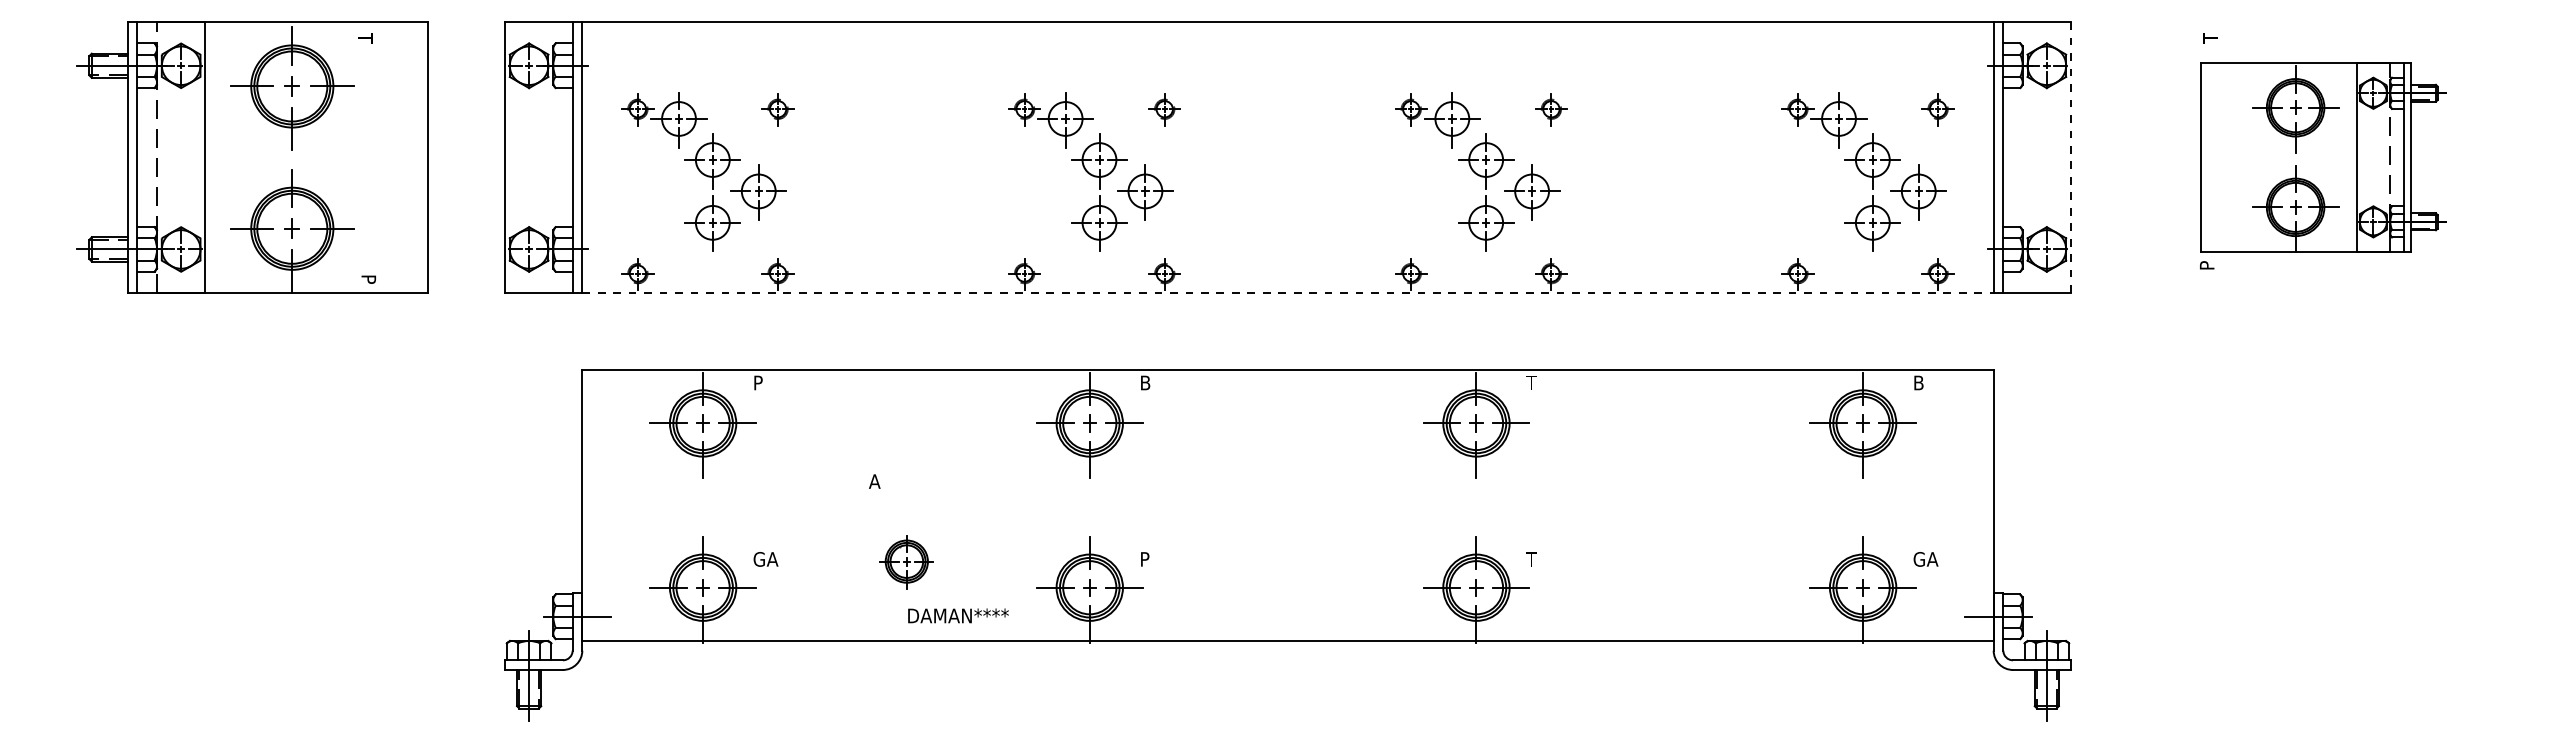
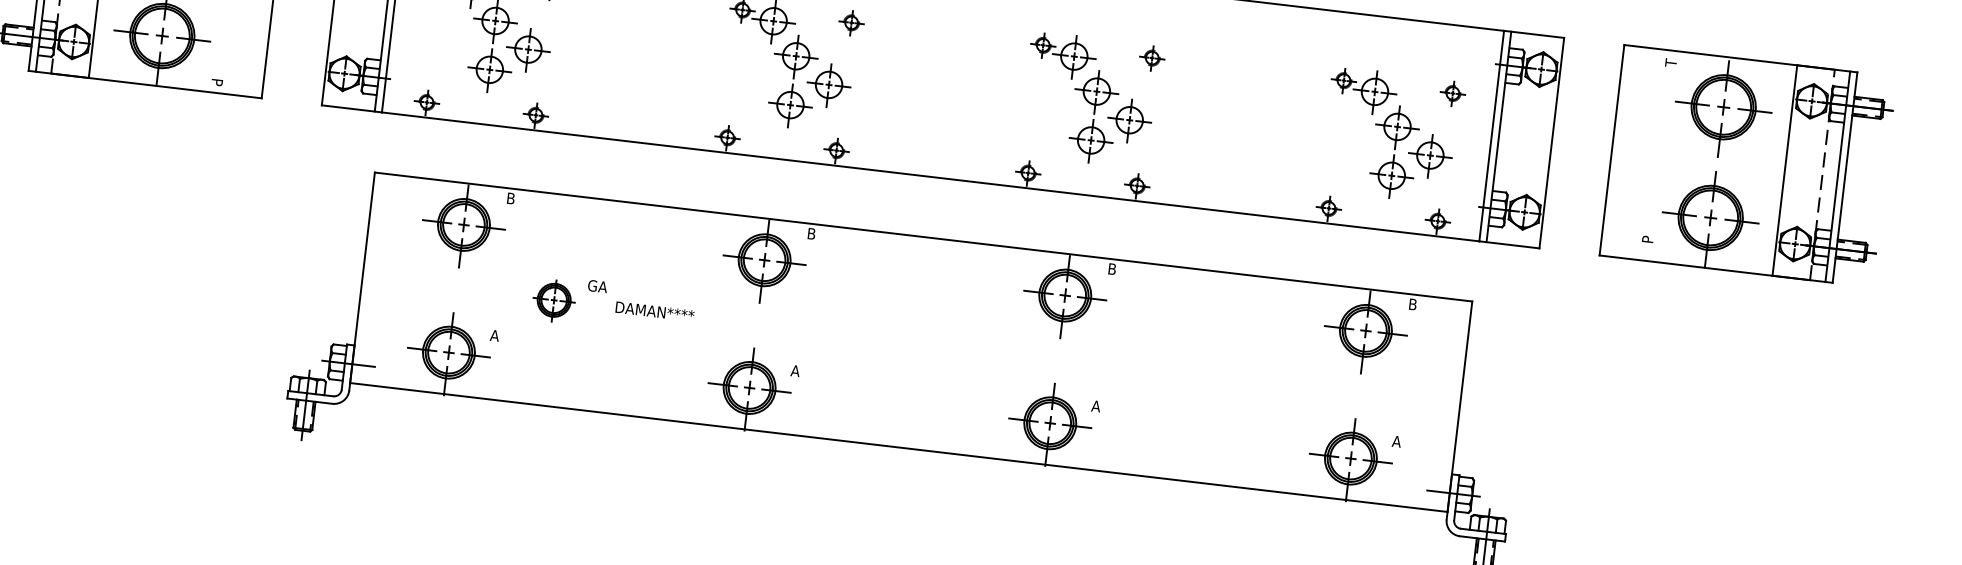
line: (2070, 157) -> (1551, 143), dashed -> solid
part: (2323, 157) -> (1748, 166), size x1.43
line: (1288, 292) -> (931, 176), dashed -> solid
text: (1531, 382) -> (1111, 268), T -> B
text: (759, 383) -> (511, 199), P -> B
text: (881, 481) -> (597, 286), A -> GA
text: (765, 559) -> (500, 336), GA -> A
text: (1145, 559) -> (795, 371), P -> A
text: (1531, 559) -> (1095, 406), T -> A
text: (1925, 559) -> (1402, 442), GA -> A
part: (906, 562) -> (553, 300), moved
text: (958, 615) -> (655, 311), moved

